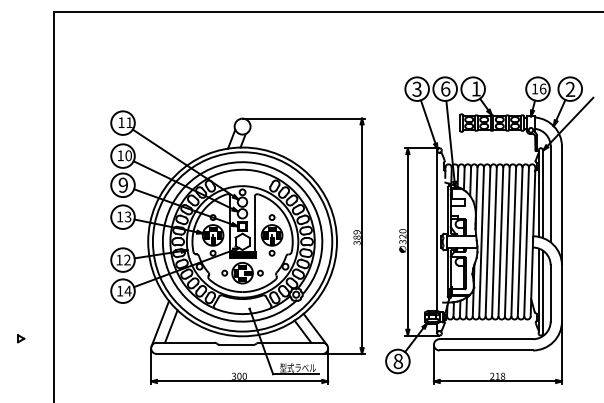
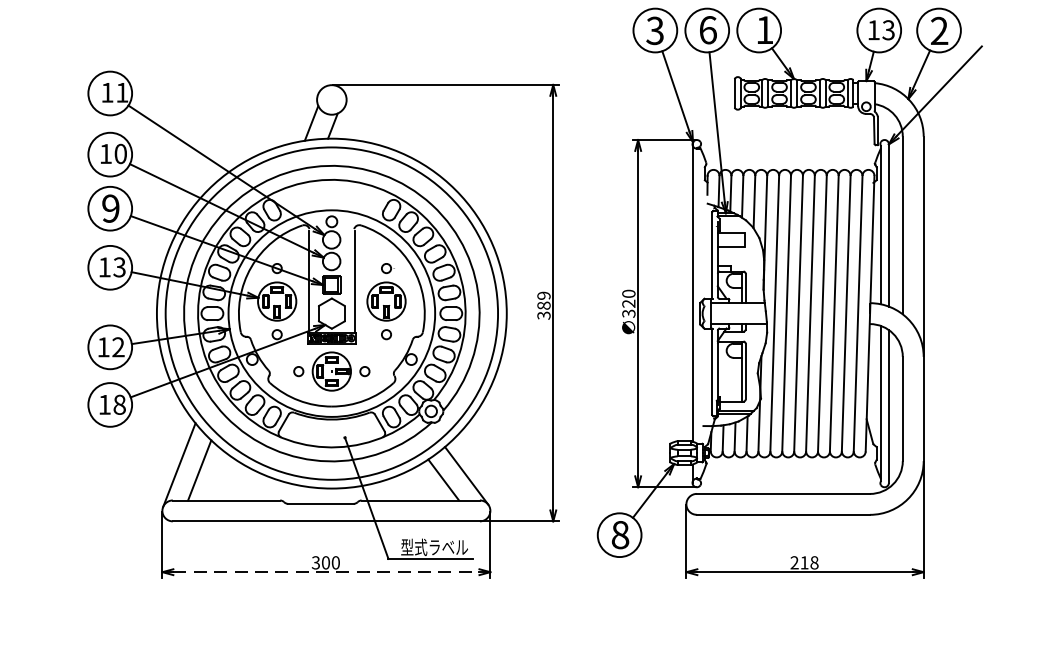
text: (542, 88) -> (887, 29), 16 -> 13
text: (127, 290) -> (118, 403), 14 -> 18
line: (239, 381) -> (326, 572), solid -> dashed

